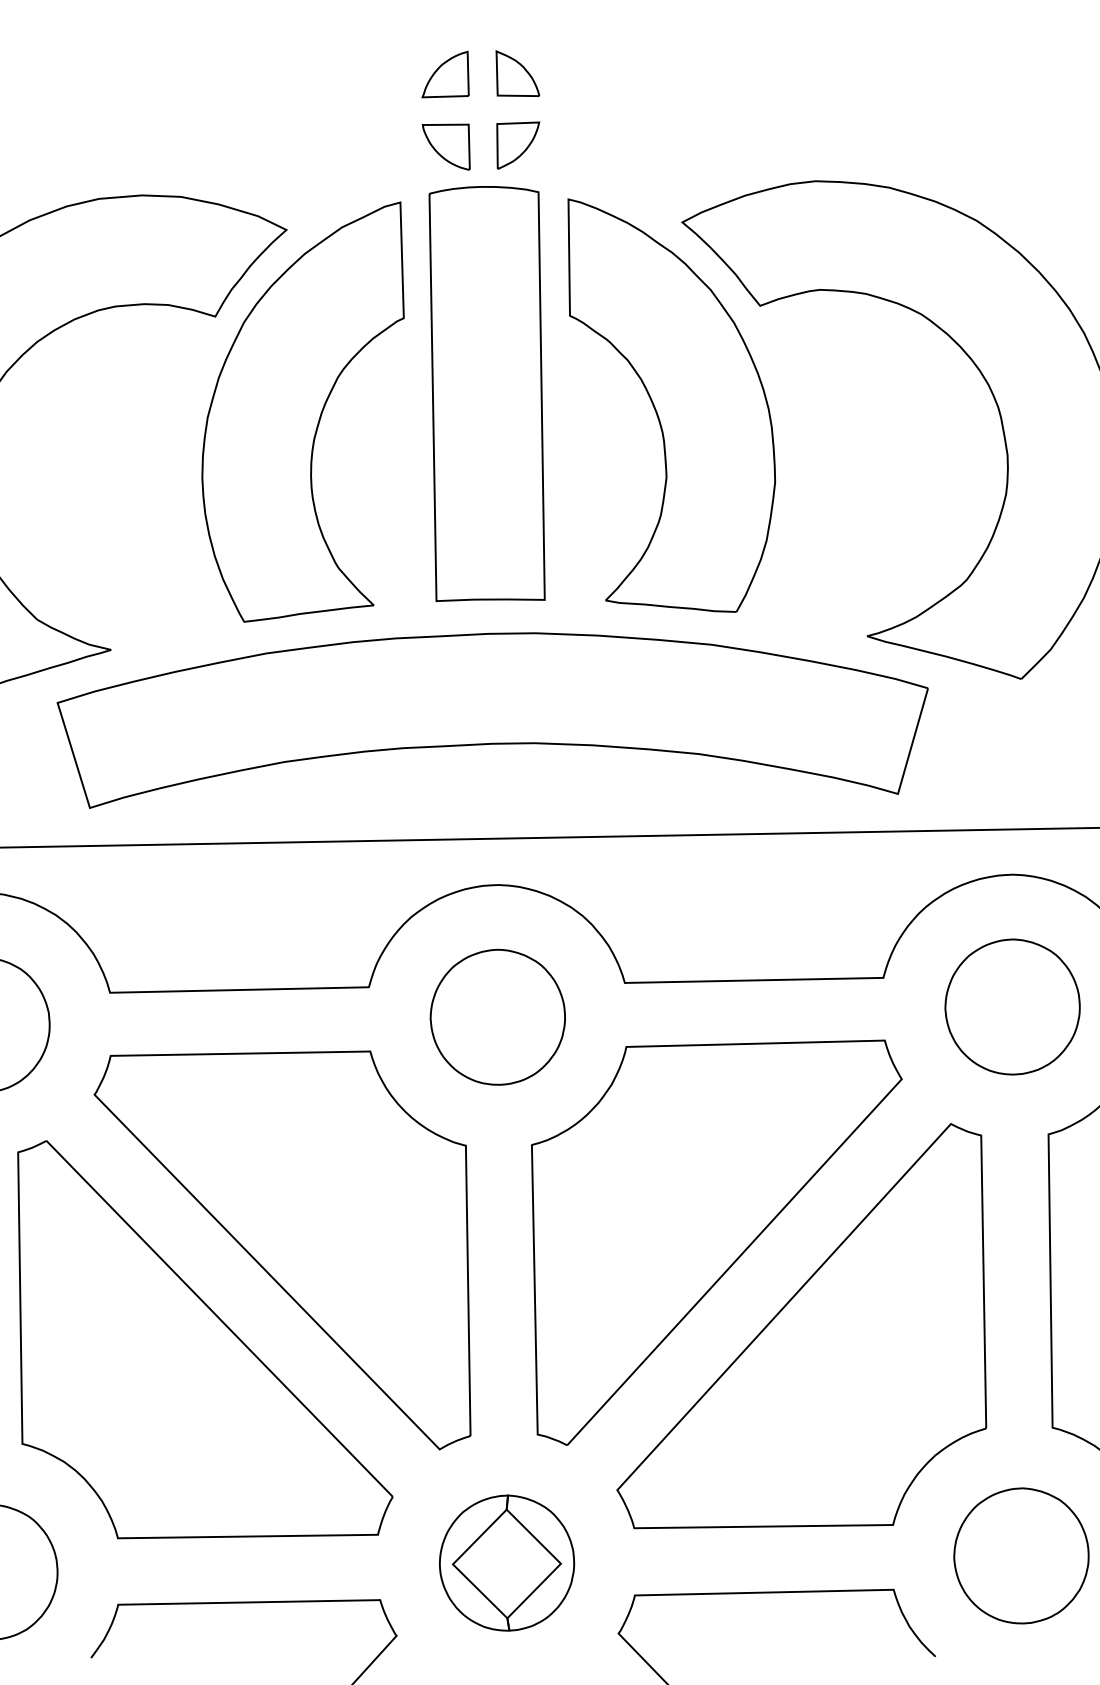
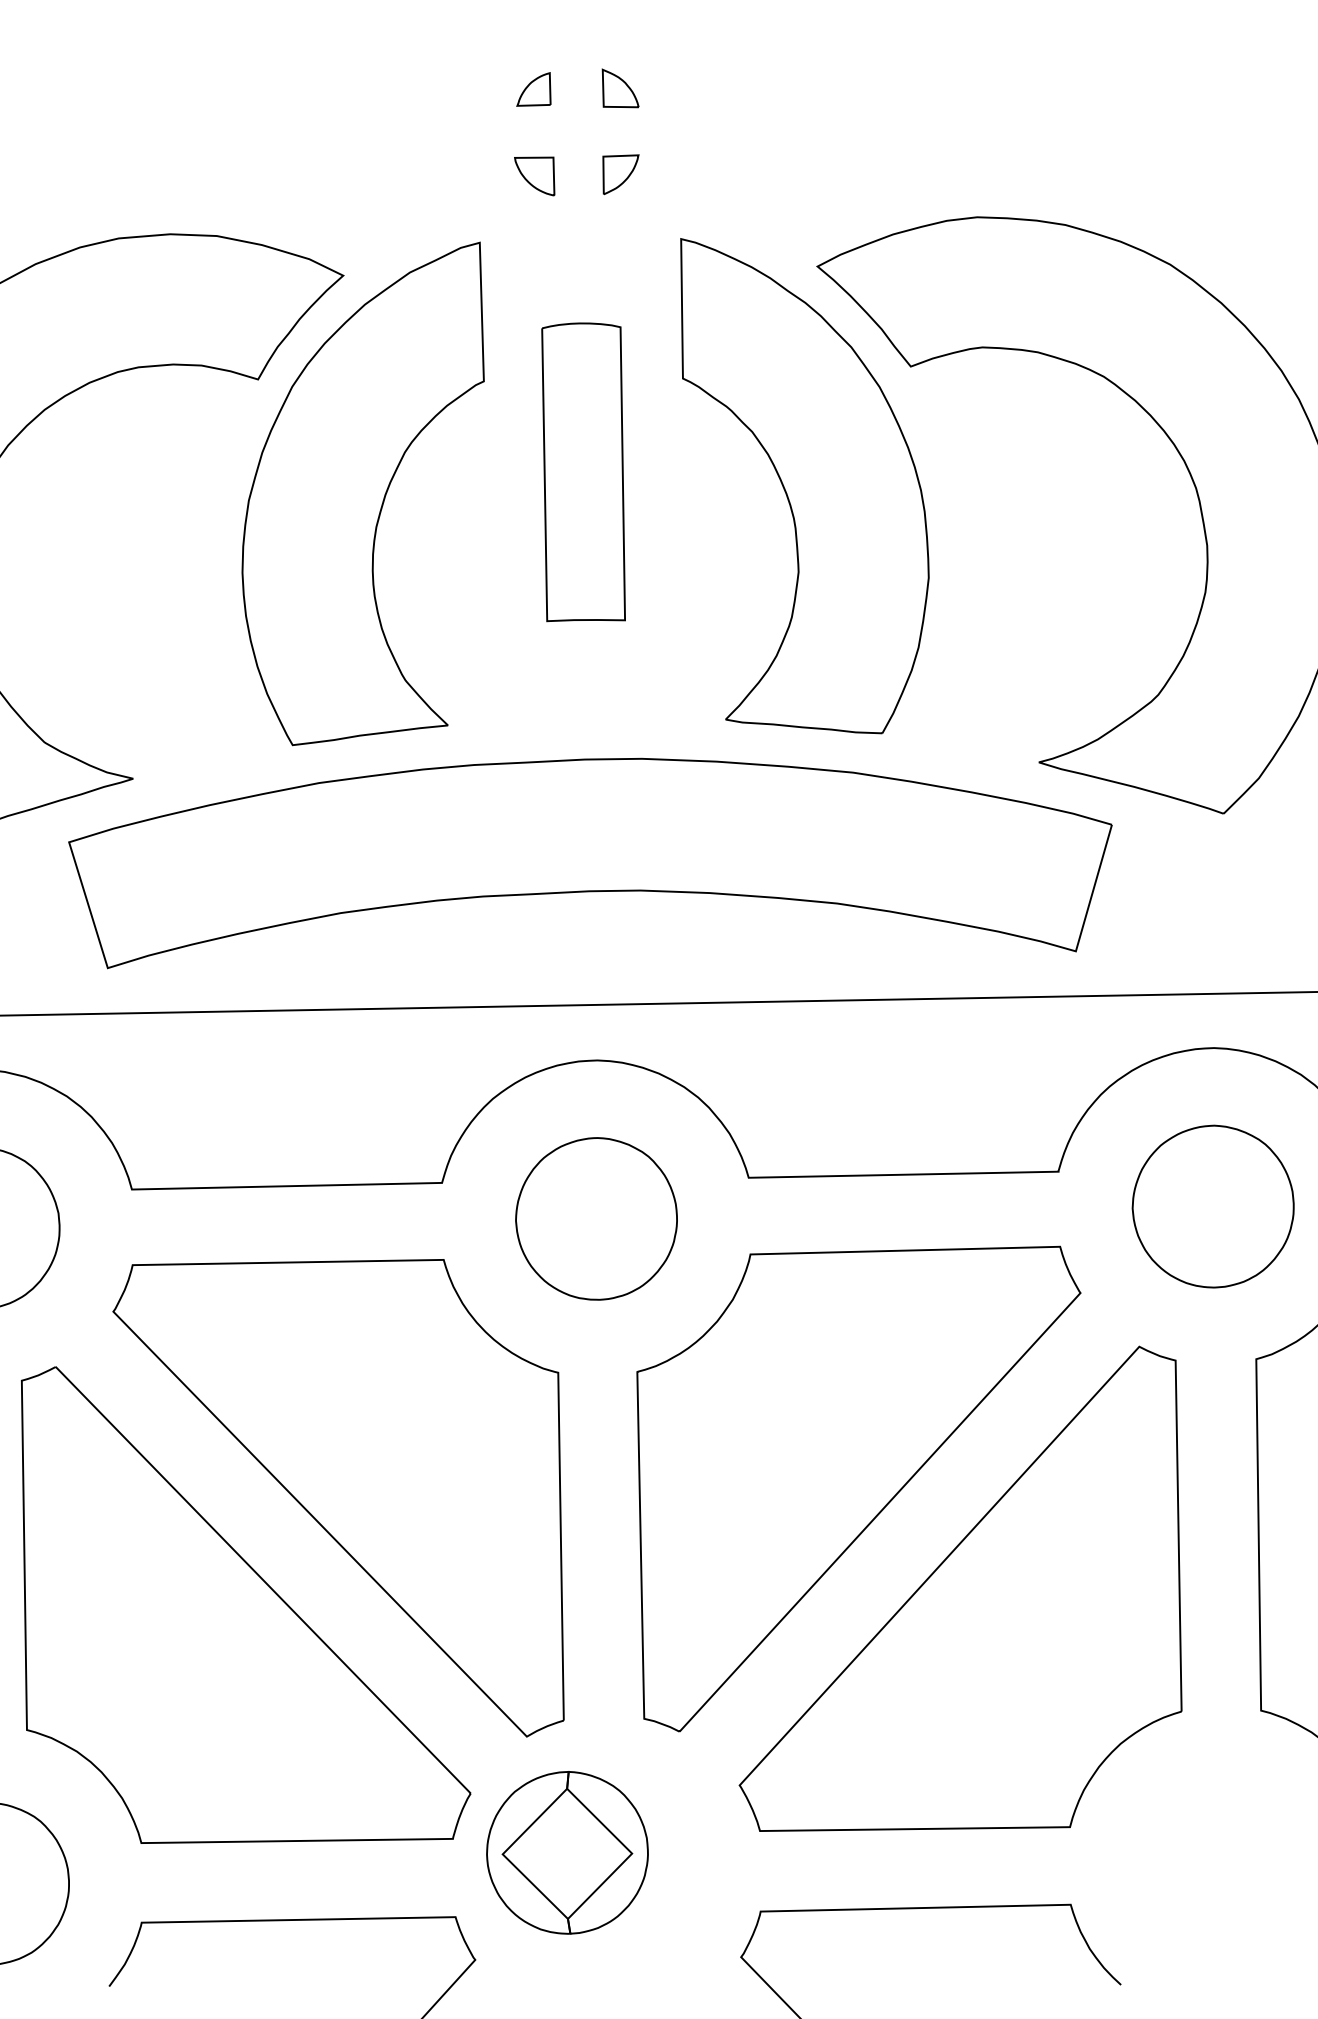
part: (517, 73) -> (620, 88), size x0.7
part: (445, 74) -> (533, 89), size x0.6
part: (517, 145) -> (620, 174), size x0.7
part: (446, 147) -> (534, 176), size x0.7
part: (486, 394) -> (583, 472), size x0.6
part: (1021, 1555) -> (1223, 1863), removed
part: (507, 1562) -> (567, 1852), moved

